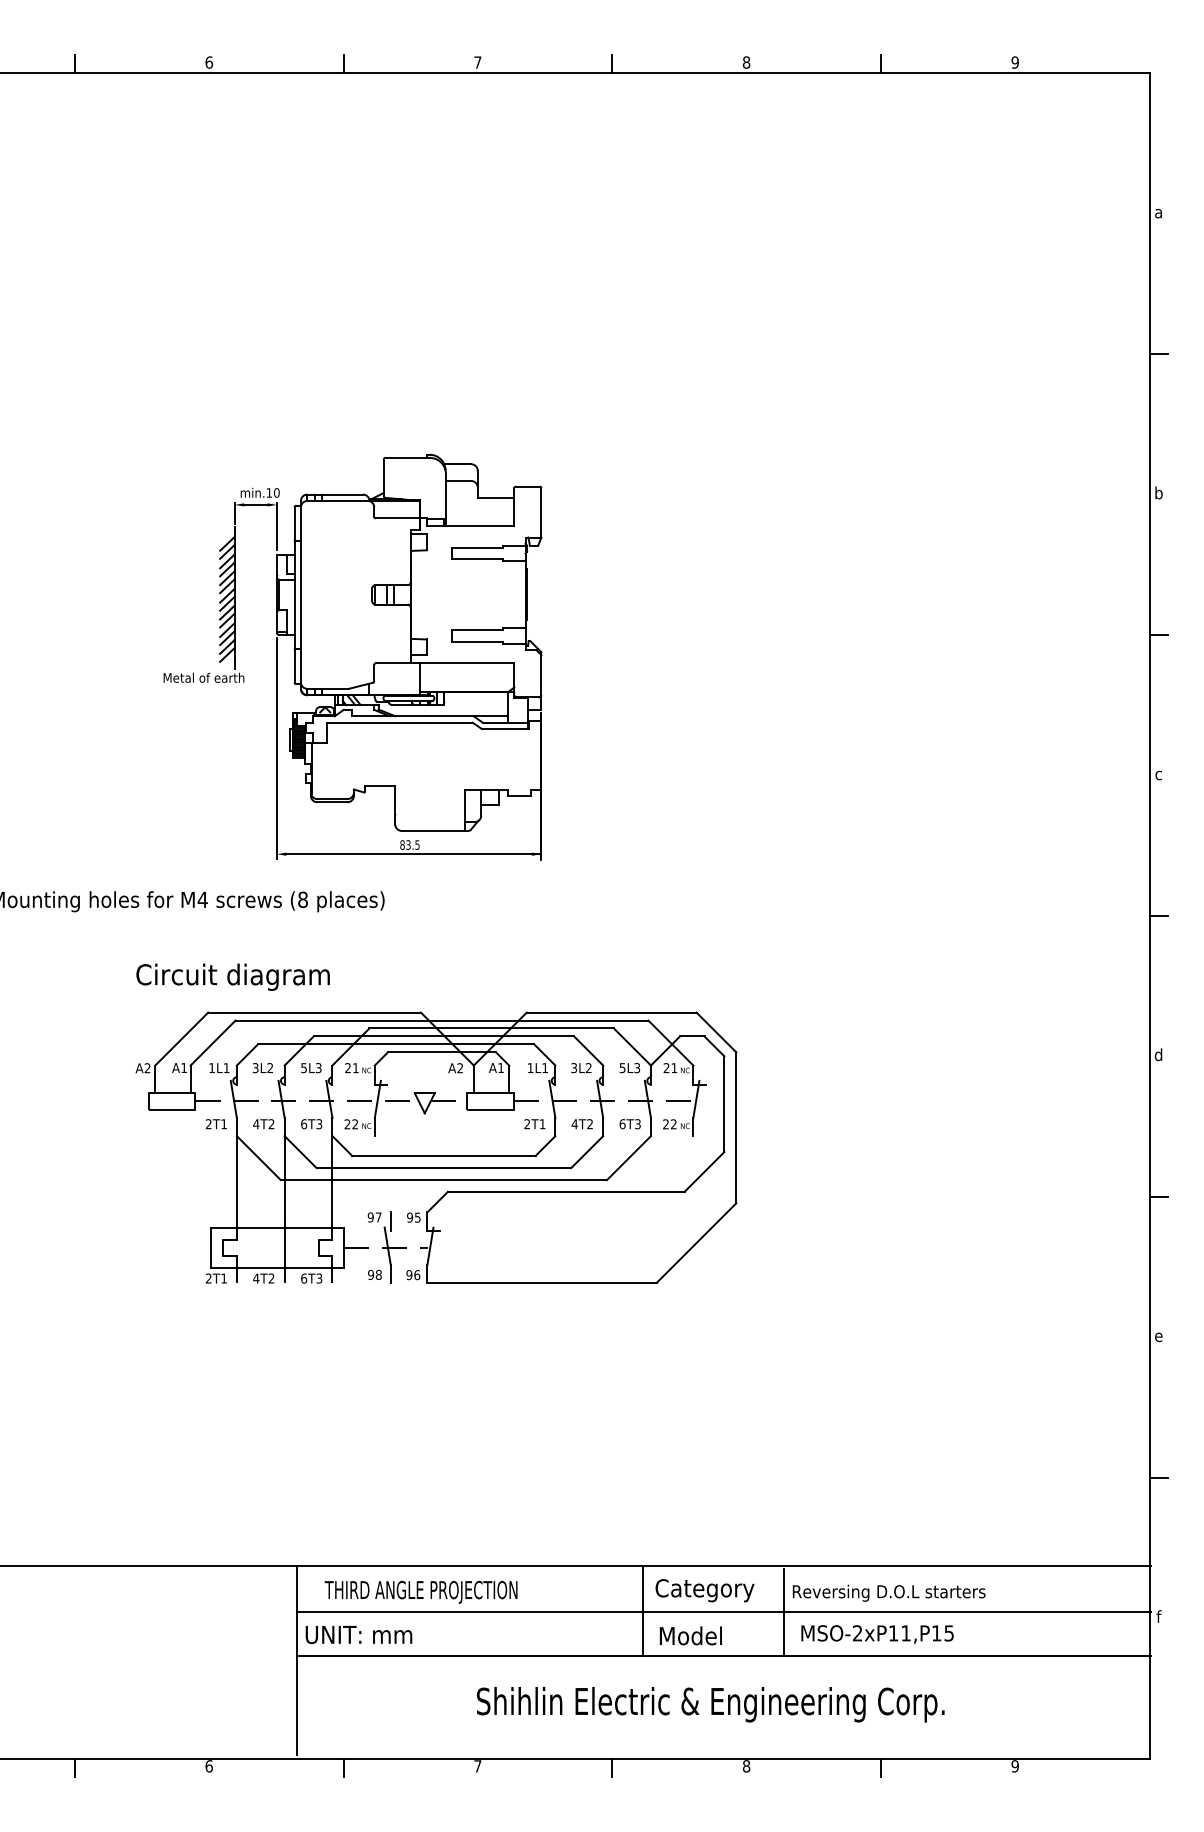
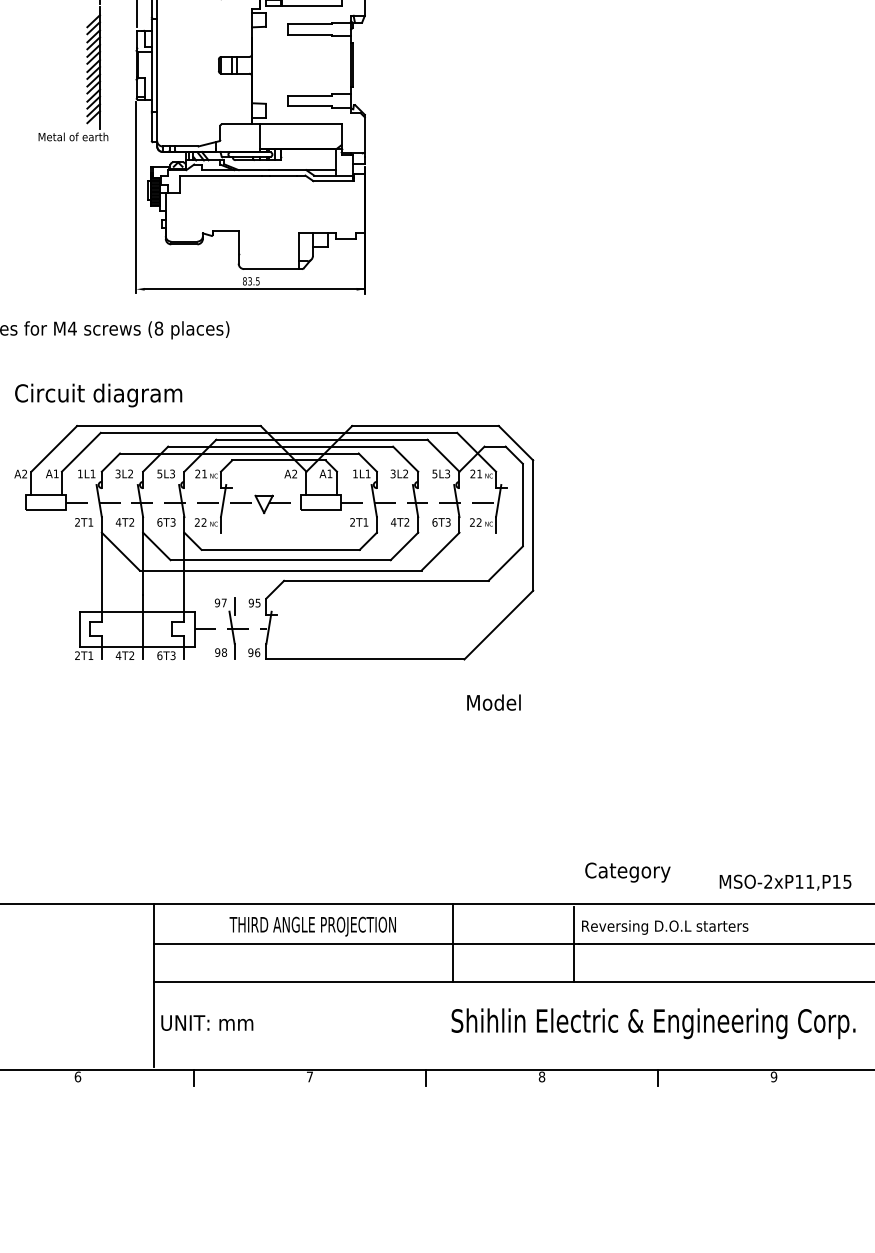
text: (704, 1590) -> (627, 872), moved
text: (420, 1591) -> (312, 925), moved
text: (877, 1634) -> (785, 882), moved
text: (358, 1635) -> (206, 1023), moved
text: (690, 1635) -> (493, 702), moved
text: (710, 1704) -> (653, 1023), moved

